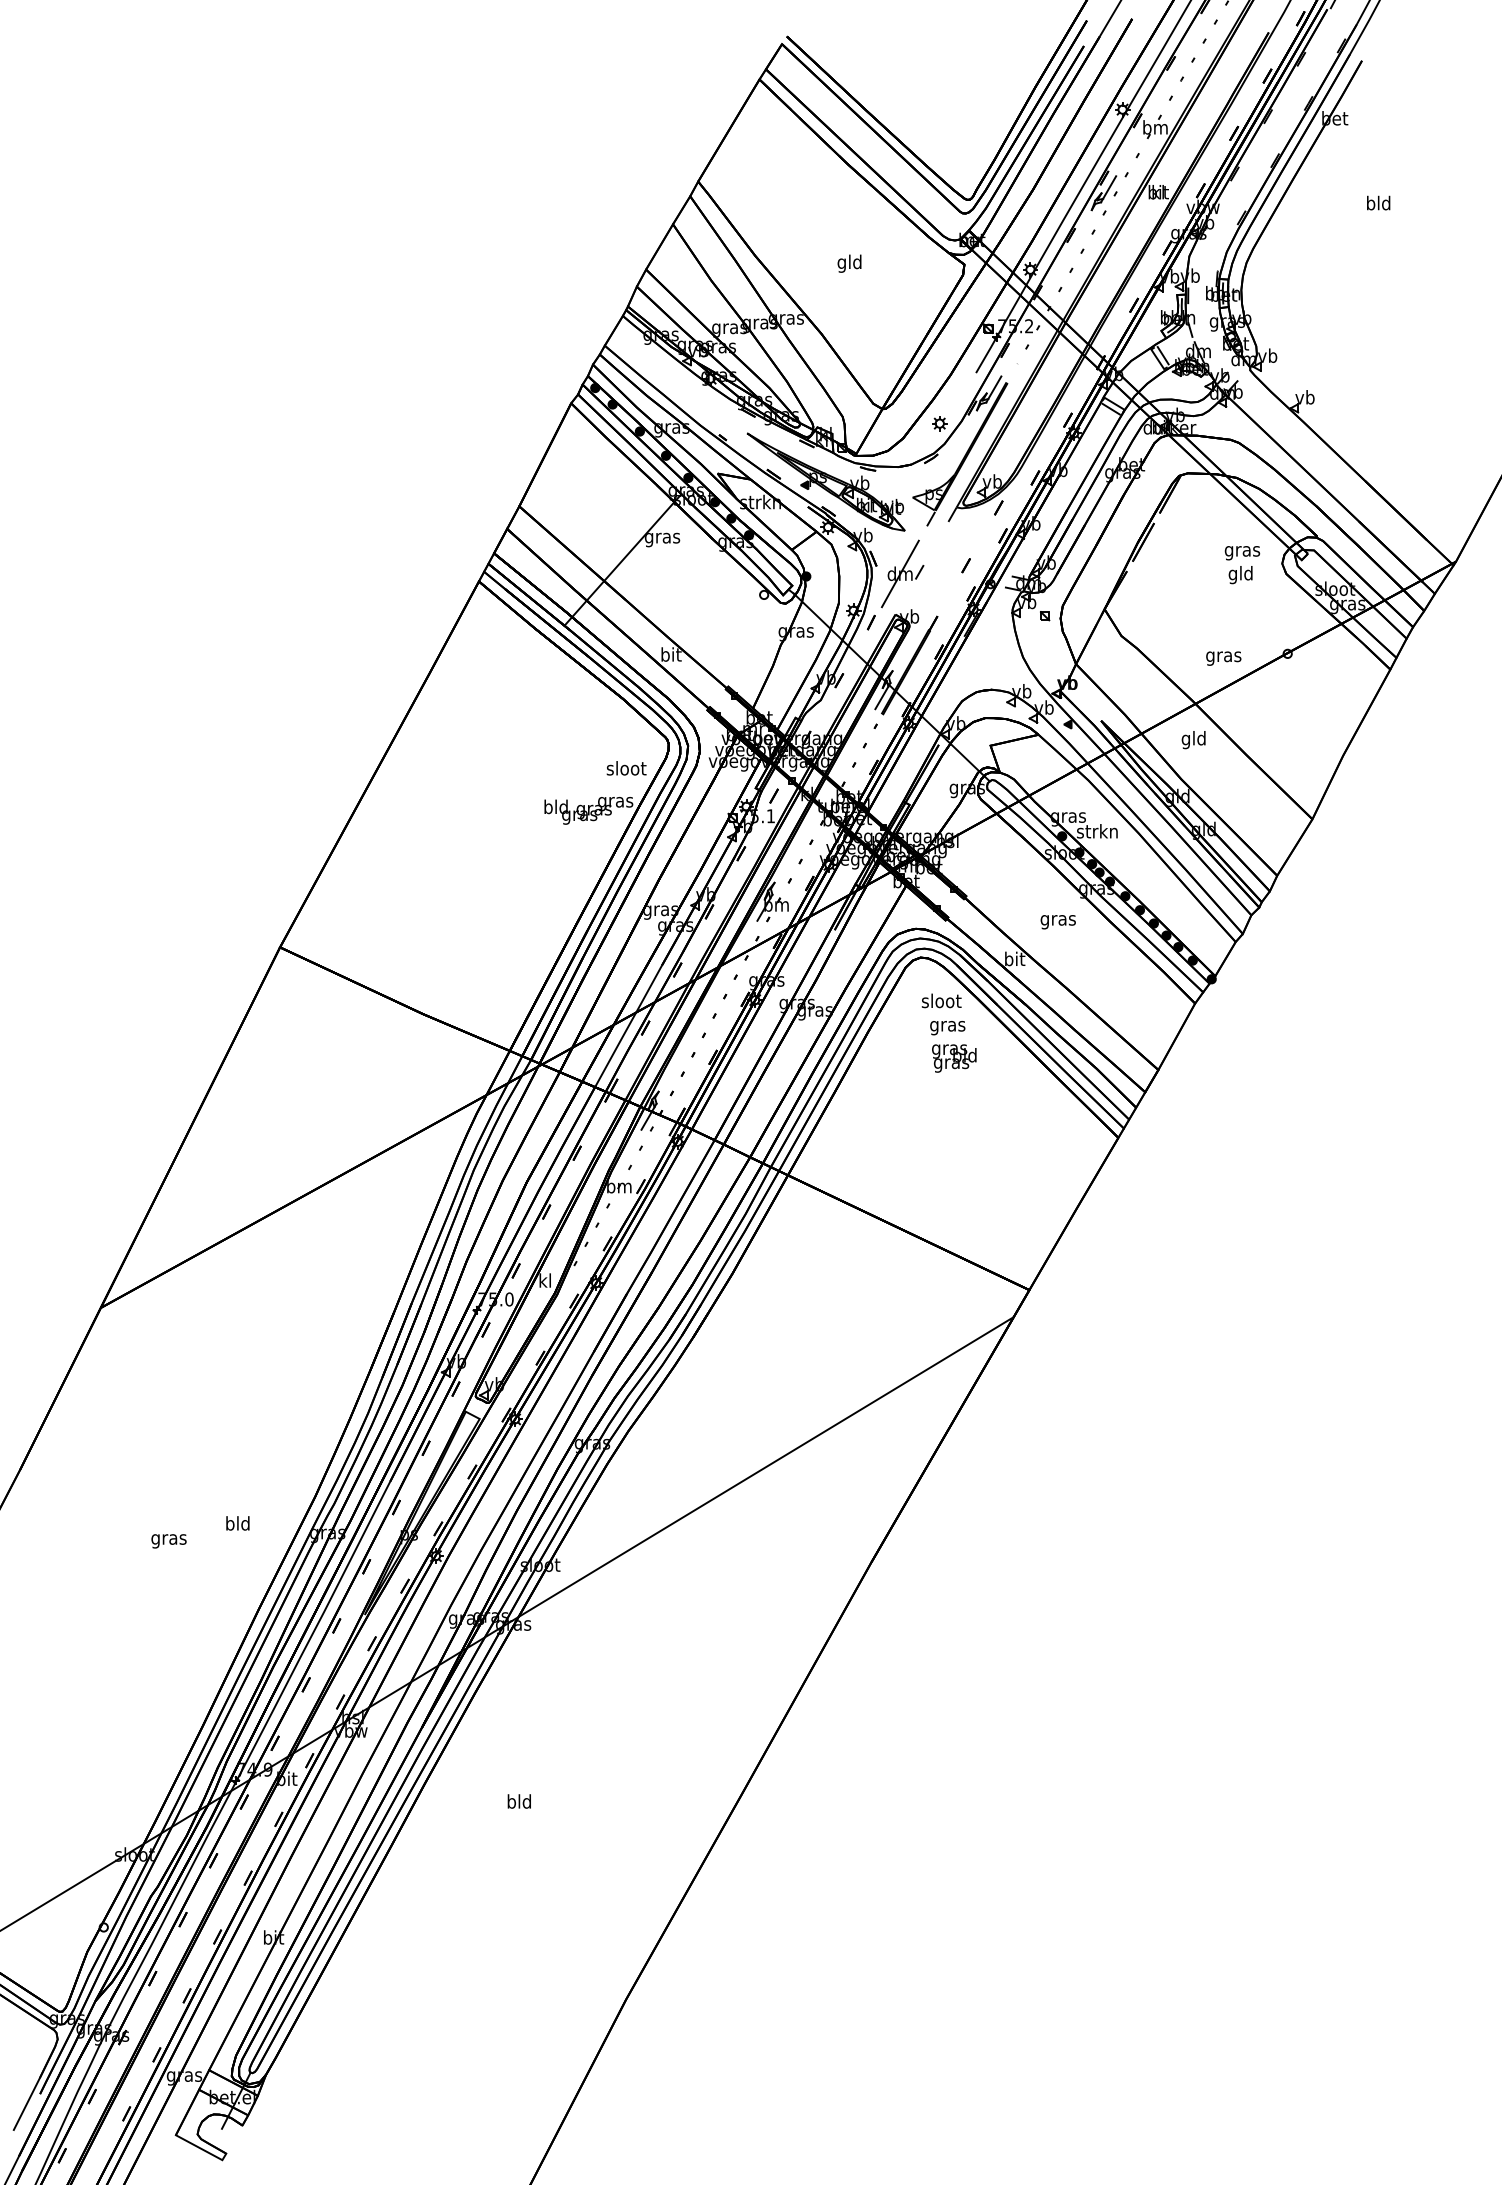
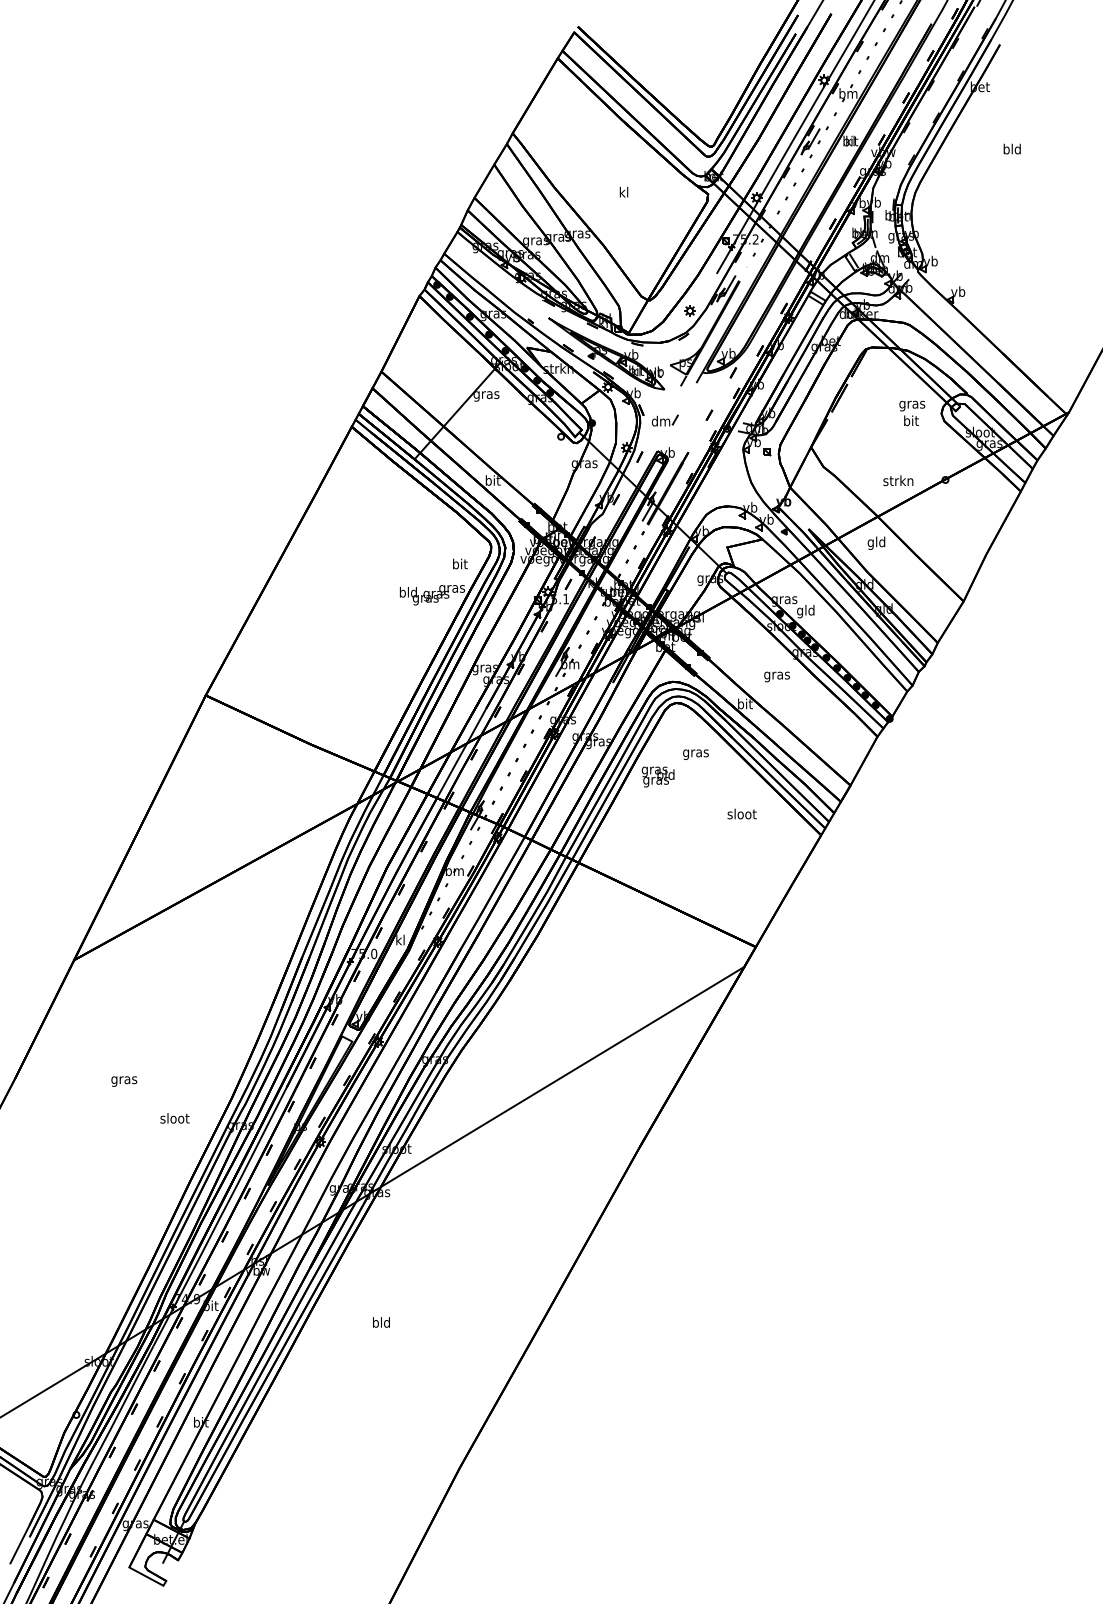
text: (849, 263) -> (623, 193), gld -> kl
line: (899, 573) -> (660, 421), removed
text: (1240, 575) -> (910, 422), gld -> bit
text: (1223, 656) -> (898, 481), gras -> strkn
text: (626, 768) -> (460, 564), sloot -> bit
text: (1097, 833) -> (805, 611), strkn -> gld
text: (941, 1000) -> (741, 813), moved
text: (954, 1058) -> (658, 777), moved
text: (238, 1523) -> (175, 1118), bld -> sloot
text: (168, 1541) -> (123, 1081), moved

